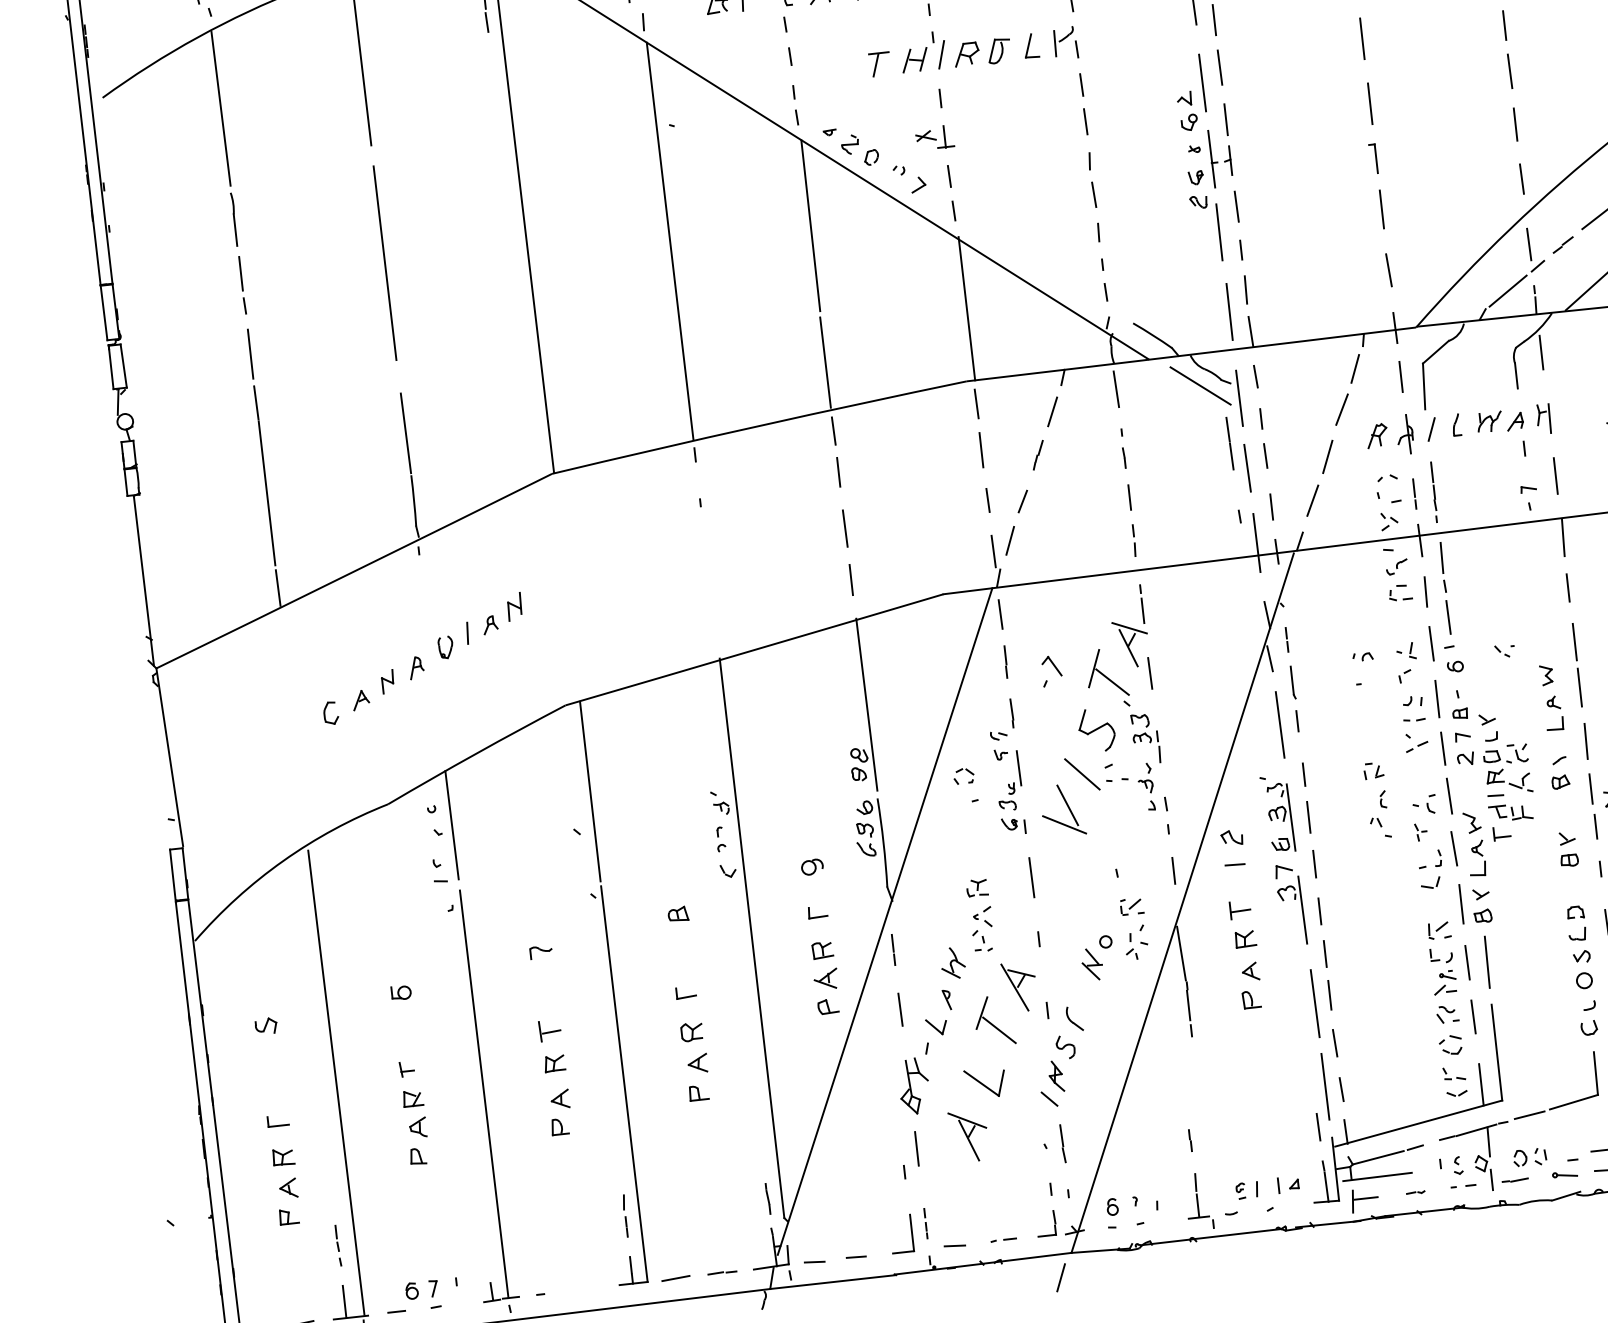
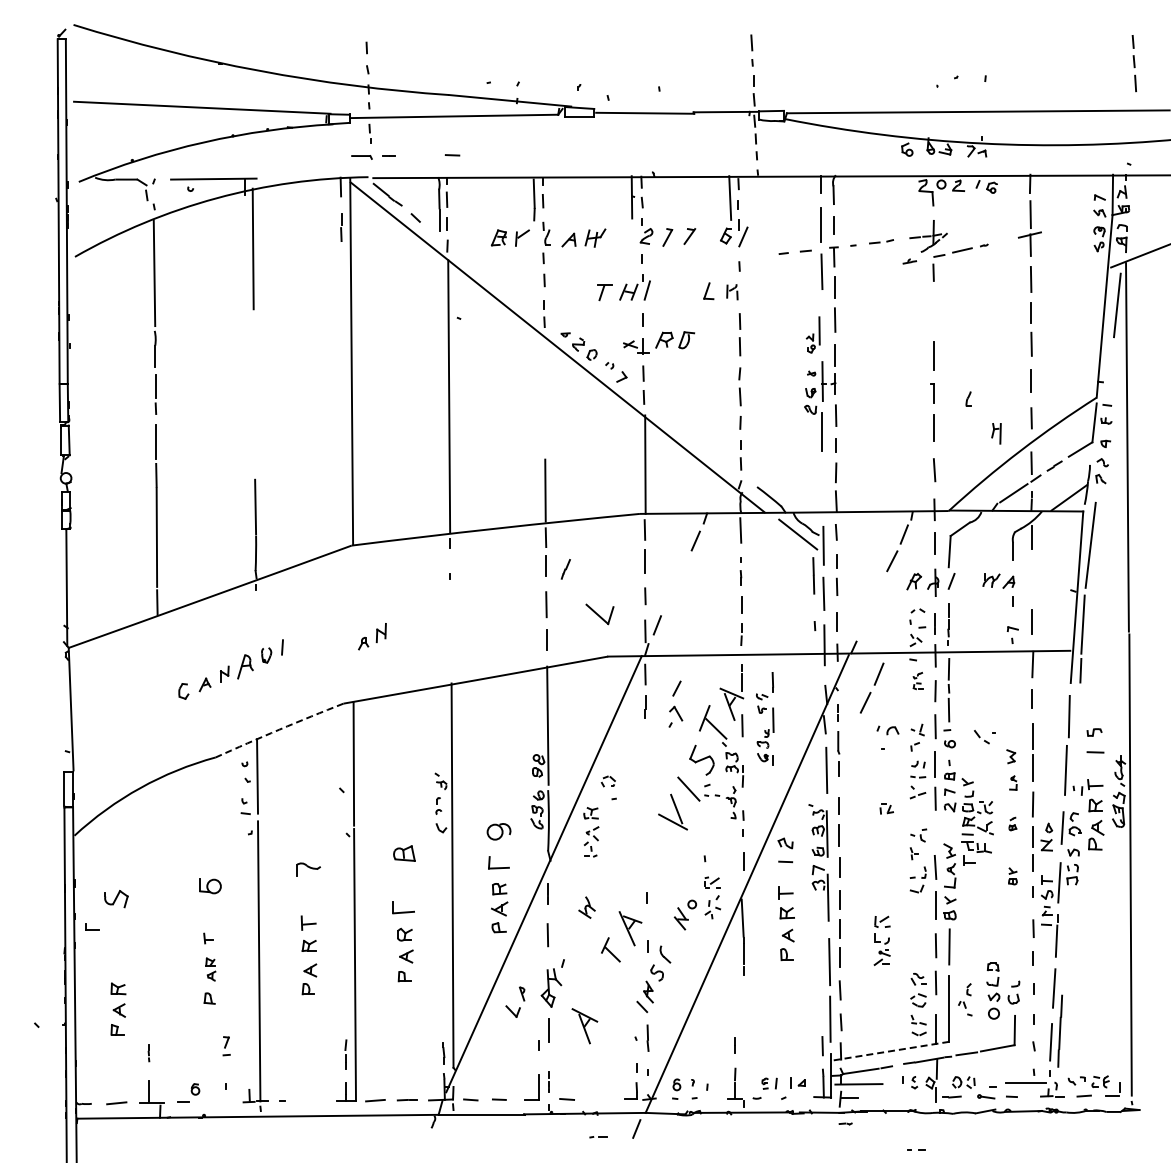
line: (1361, 37) -> (933, 310), removed
part: (1065, 42) -> (732, 291), size x0.7
part: (983, 53) -> (675, 340), moved
part: (1190, 92) -> (813, 334), size x0.7
line: (810, 225) -> (545, 396), removed
line: (383, 262) -> (253, 389), removed
line: (1229, 311) -> (823, 486), removed
part: (1543, 418) -> (996, 433), moved
part: (1455, 424) -> (968, 398), moved
line: (1037, 455) -> (565, 569), moved
part: (1318, 477) -> (871, 687), moved
line: (1022, 501) -> (676, 688), moved
part: (1397, 579) -> (917, 680), size x0.6
part: (502, 613) -> (372, 636), moved
part: (1504, 651) -> (984, 737), size x1.6
part: (1362, 657) -> (887, 730), size x1.6
part: (415, 668) -> (244, 667), size x1.6
part: (1554, 712) -> (1013, 782), size x0.6
arc: (476, 753) -> (279, 729), solid -> dashed
part: (1007, 766) -> (765, 718), moved
part: (1559, 772) -> (1012, 823), size x0.6
line: (1448, 796) -> (935, 831), removed
part: (1379, 814) -> (965, 999), moved
part: (1567, 849) -> (1012, 876), size x0.7
part: (811, 866) -> (498, 831), size x1.6
line: (1031, 876) -> (646, 854), removed
part: (818, 911) -> (499, 862), size x1.6
part: (677, 913) -> (403, 853), size x1.6
part: (980, 915) -> (591, 832), moved
part: (1580, 946) -> (993, 990), moved
part: (541, 951) -> (308, 868), size x1.6
part: (1441, 957) -> (881, 940), moved
part: (685, 992) -> (403, 907), size x1.6
part: (401, 993) -> (210, 886), size x1.6
part: (945, 1020) -> (519, 1007), moved
part: (993, 1020) -> (610, 949), size x0.7
part: (266, 1025) -> (116, 898), size x1.6
line: (335, 1081) -> (159, 941), removed
part: (984, 1083) -> (599, 614), moved
part: (414, 1113) -> (210, 969), size x0.7
part: (278, 1120) -> (92, 926), moved
line: (1418, 1124) -> (890, 1051), solid -> dashed
line: (1466, 1185) -> (918, 1149), moved
part: (1415, 1192) -> (845, 1123), moved
line: (1003, 1240) -> (598, 1137), moved
part: (337, 1244) -> (148, 1052), size x0.6
part: (434, 1294) -> (226, 1046), moved

